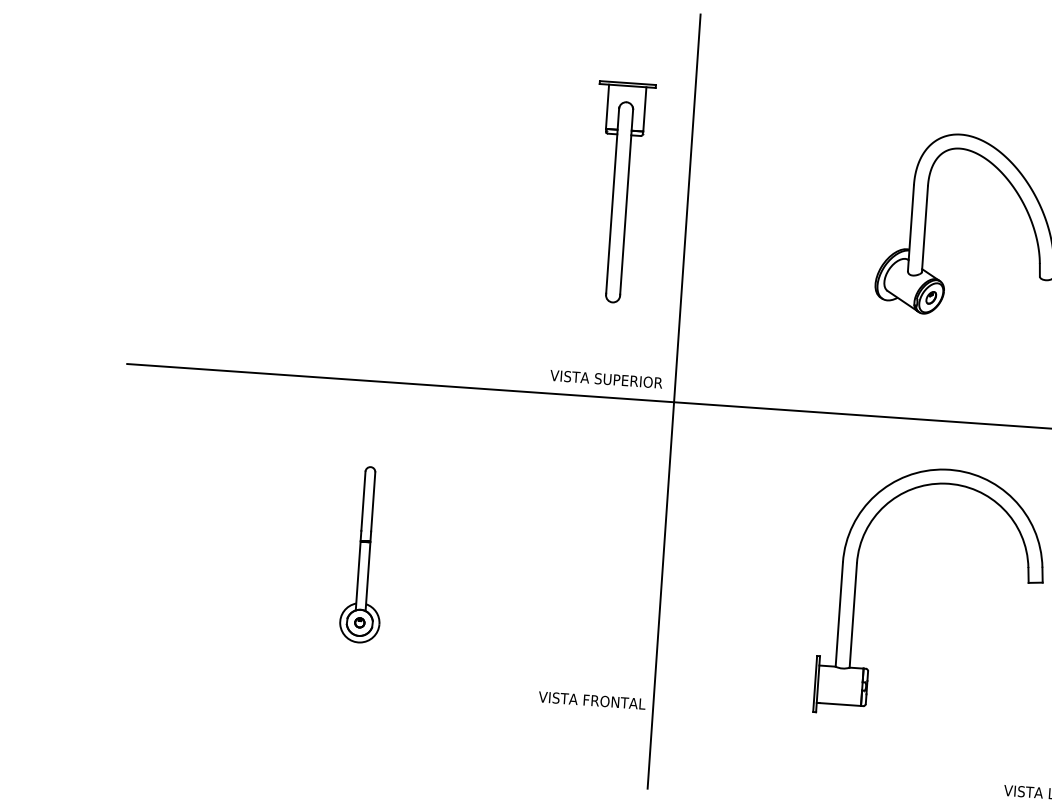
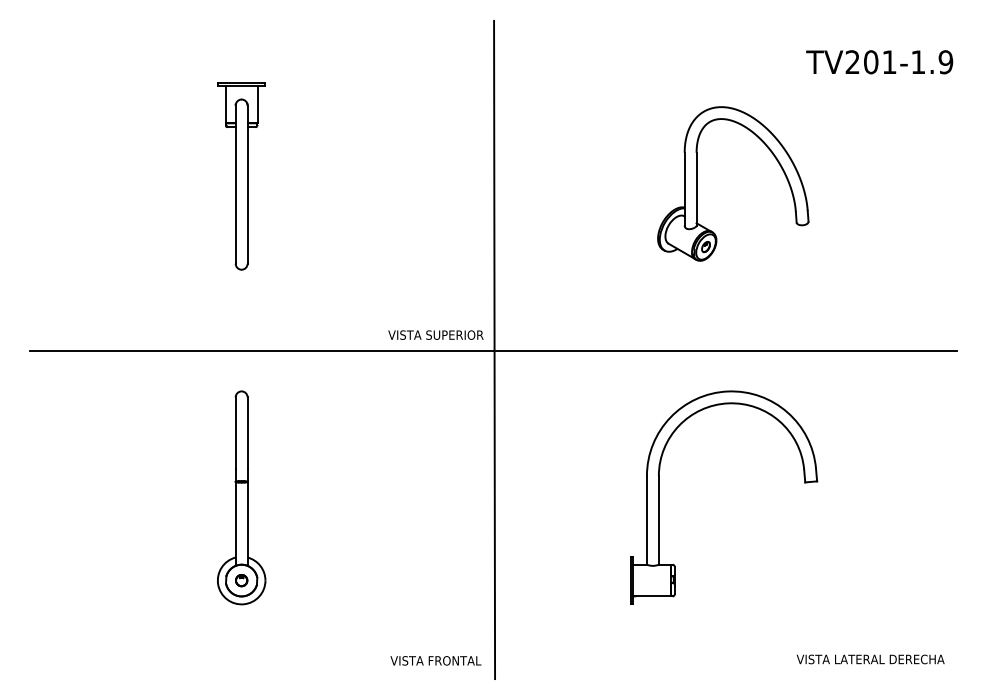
part: (620, 192) -> (241, 176), moved
part: (364, 554) -> (241, 497), size x1.43
text: (591, 700) -> (435, 660), moved

